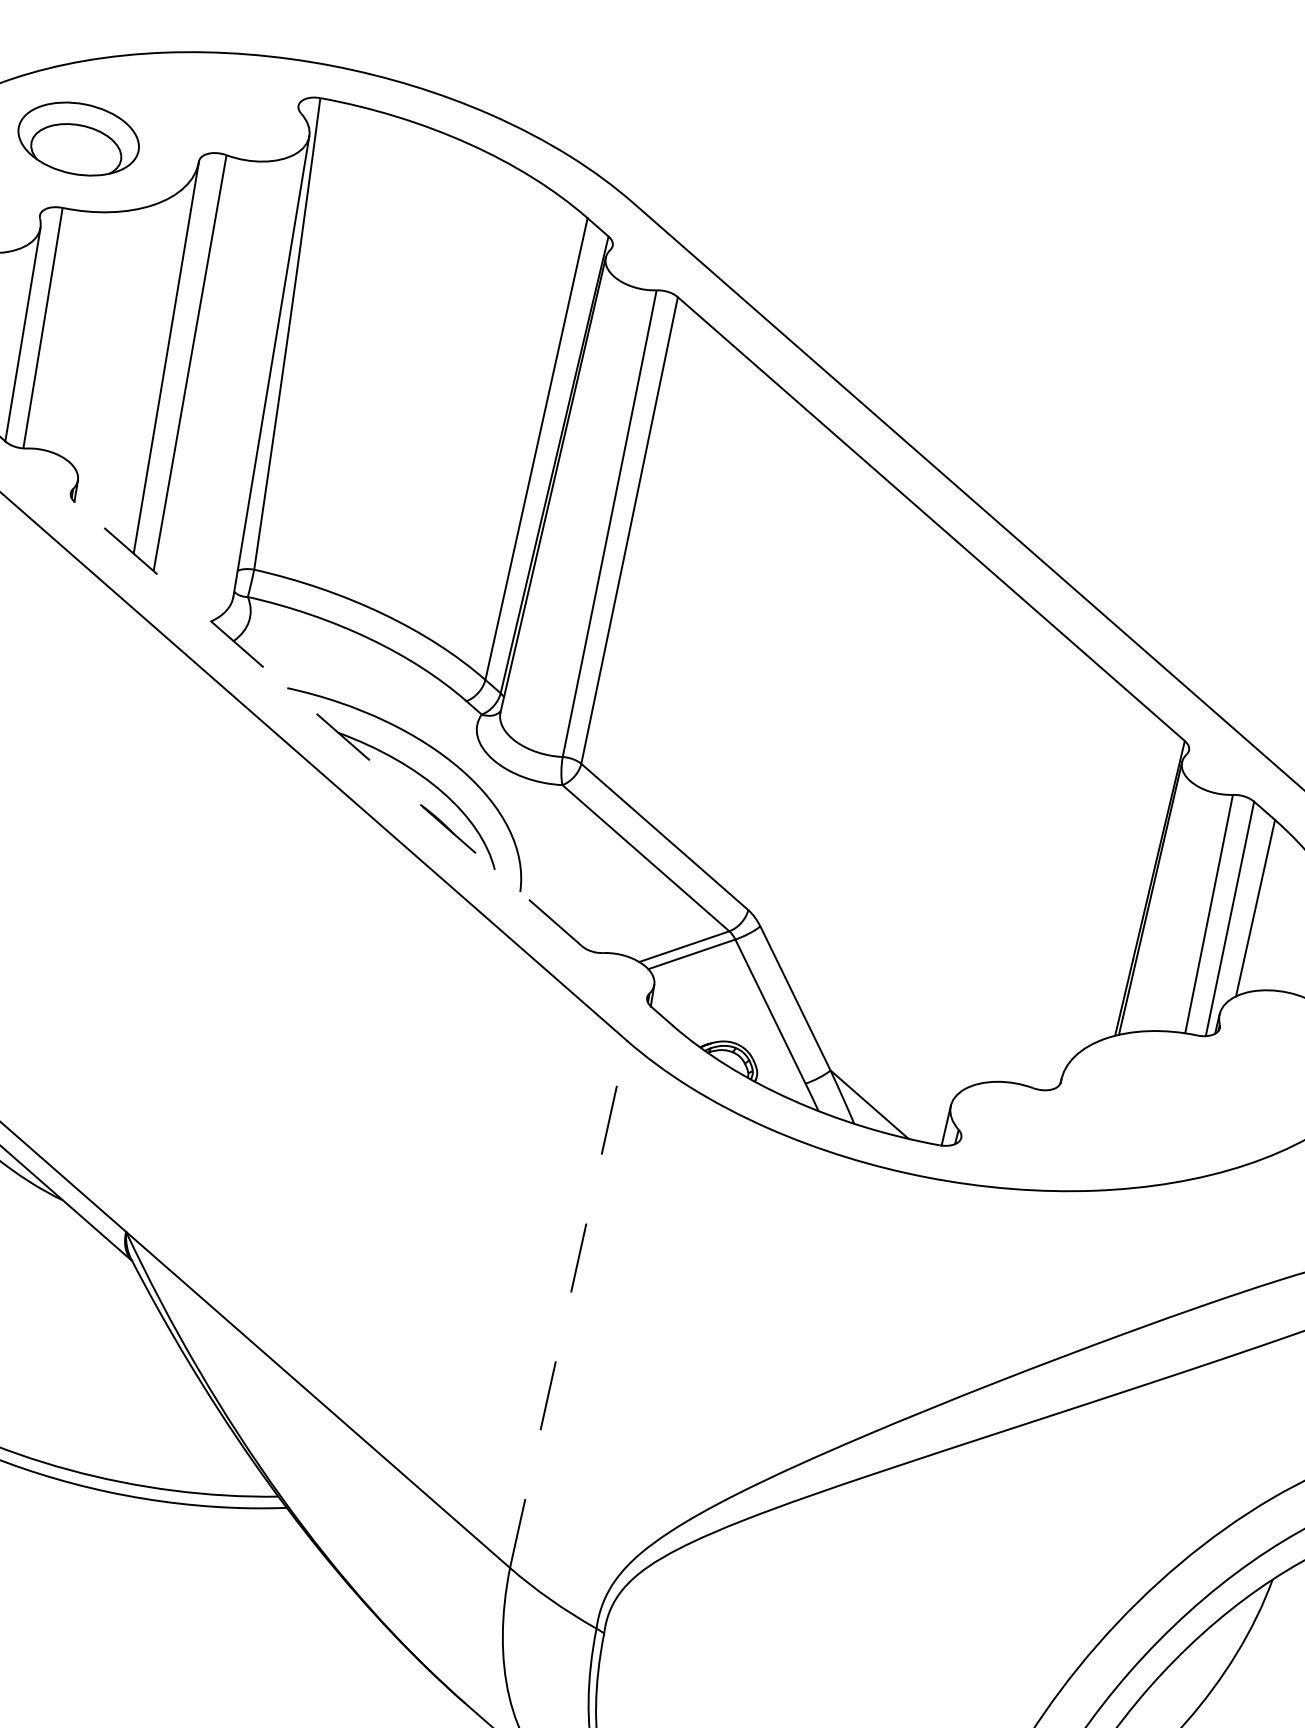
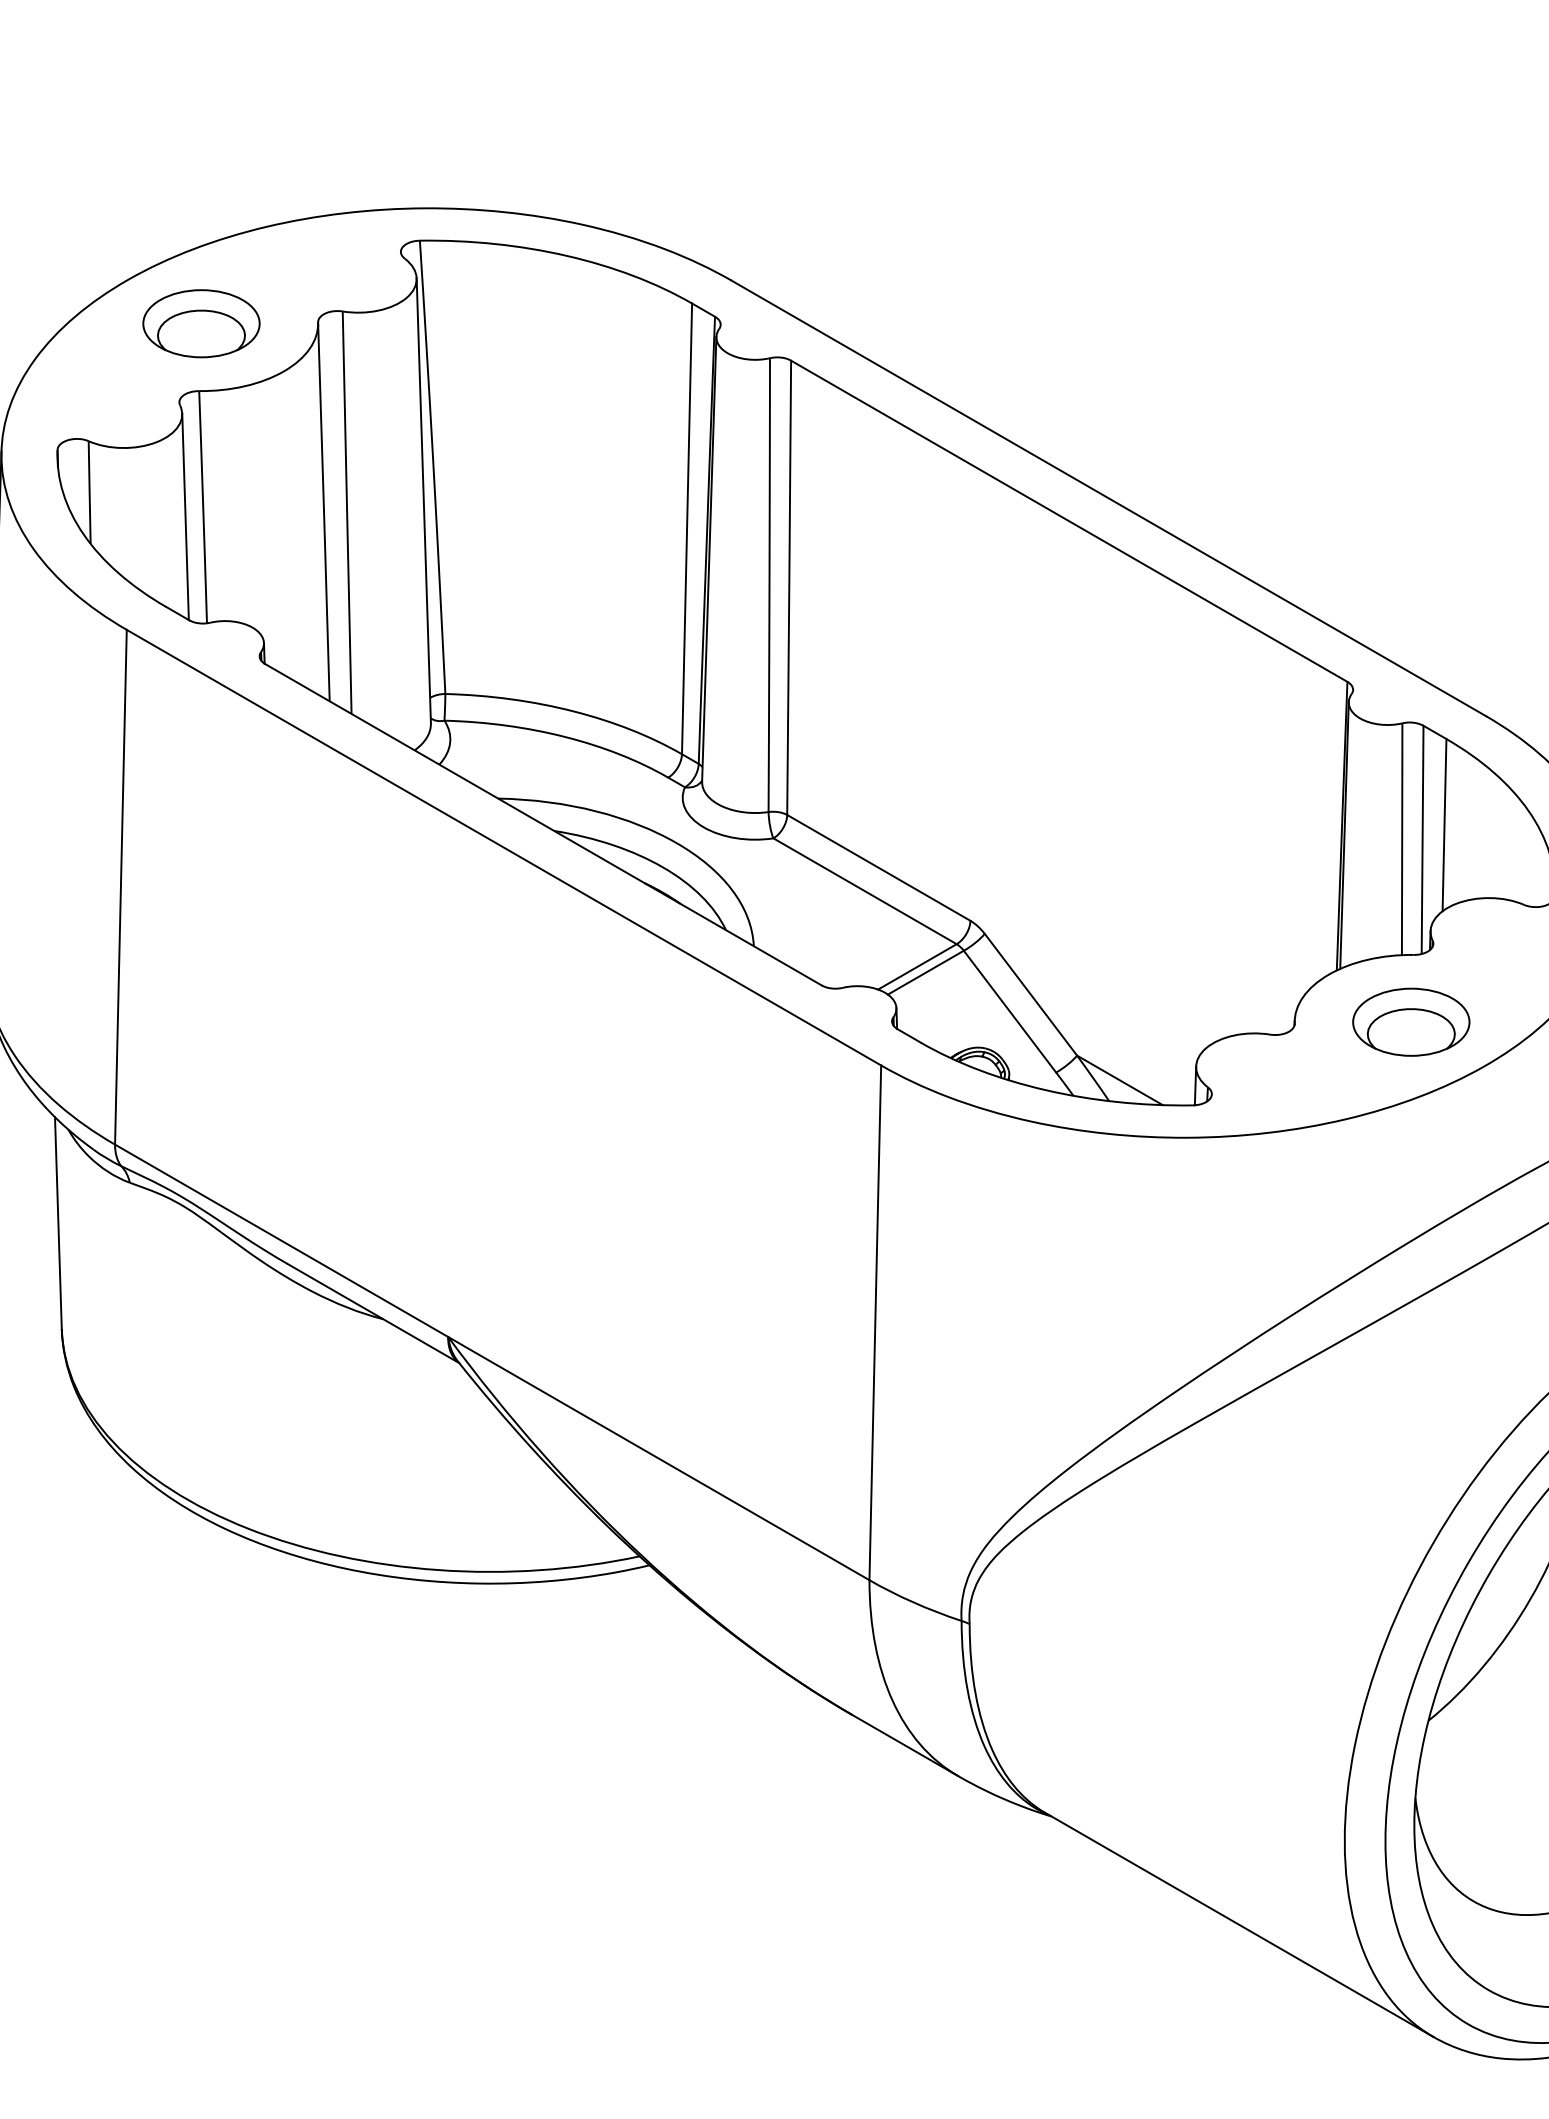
line: (328, 723) -> (543, 824), dashed -> solid
part: (1181, 1103) -> (1411, 1021), added
line: (568, 1304) -> (875, 1322), dashed -> solid

